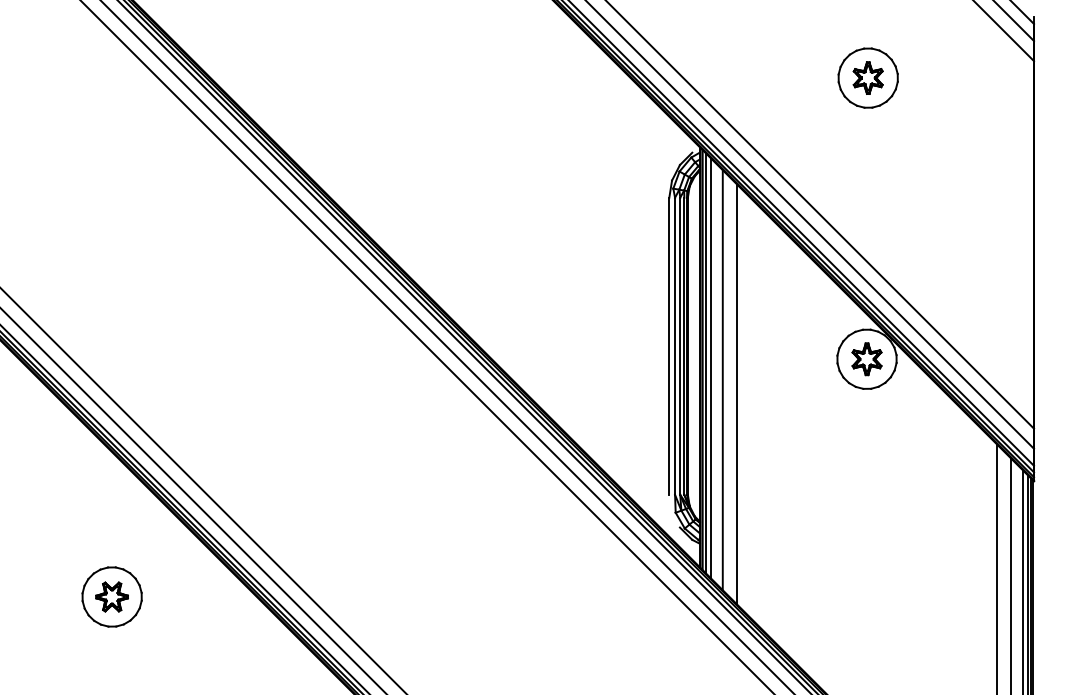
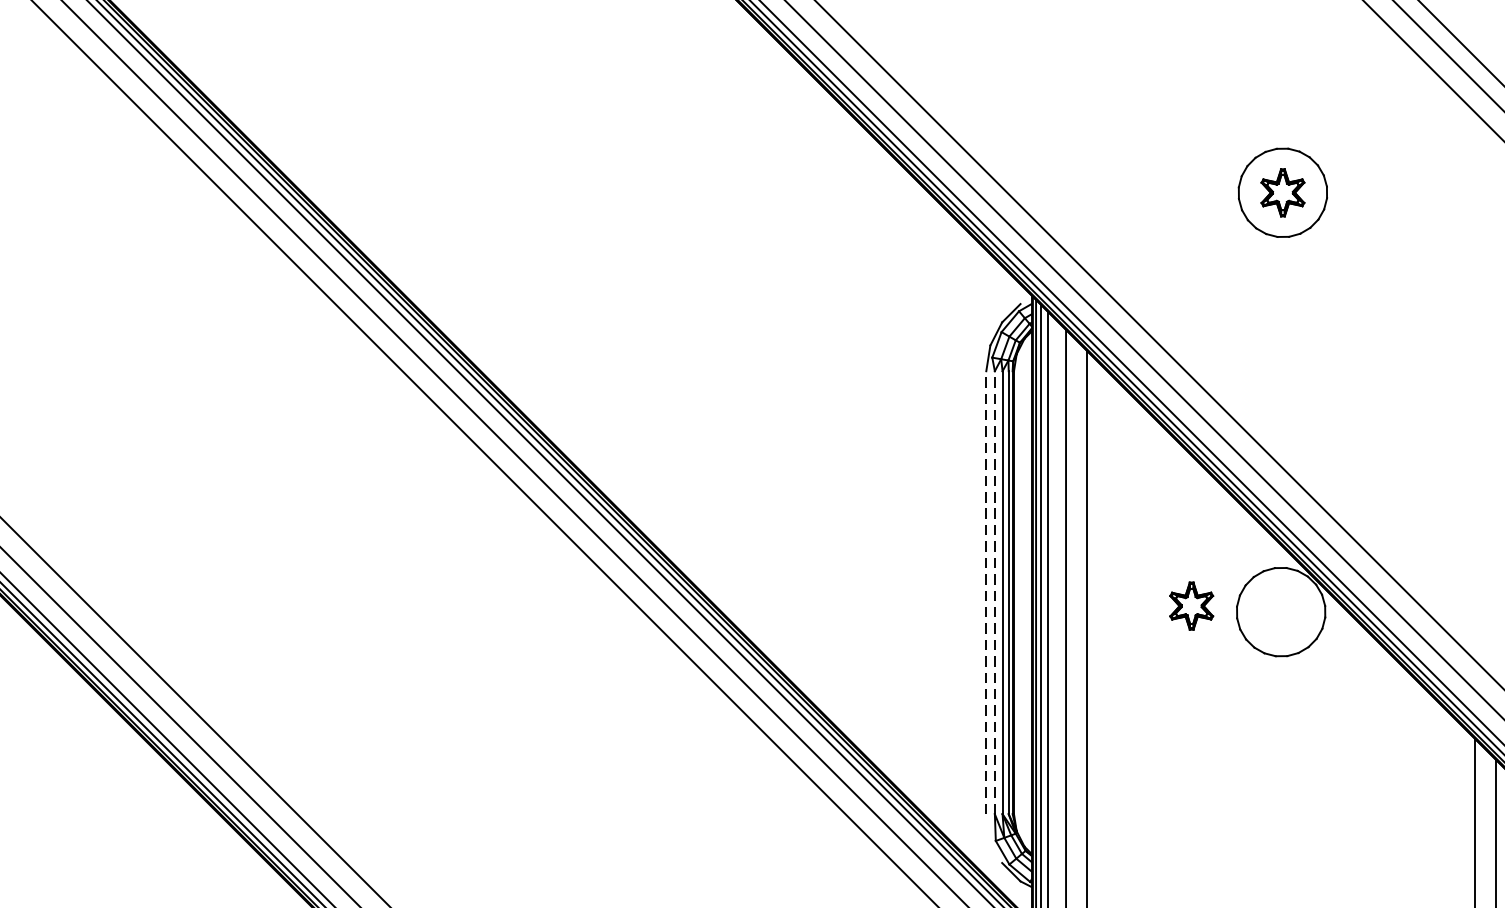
line: (669, 346) -> (986, 593), solid -> dashed
line: (675, 346) -> (995, 593), solid -> dashed
part: (866, 359) -> (1190, 606), moved

